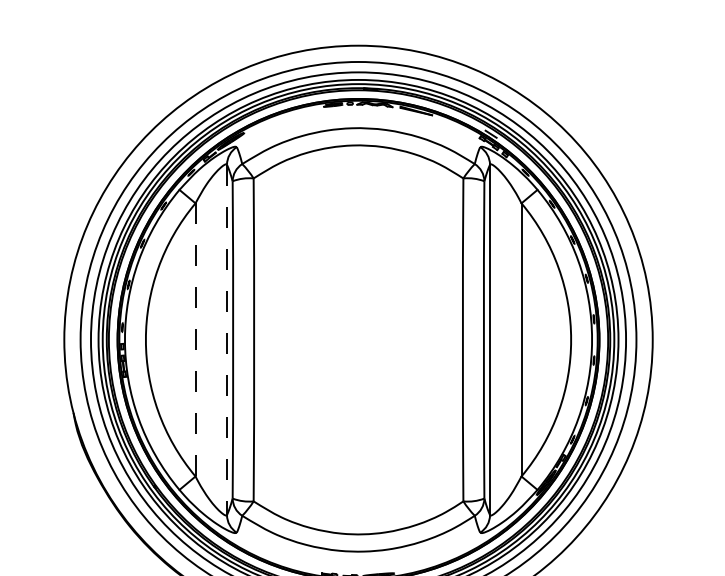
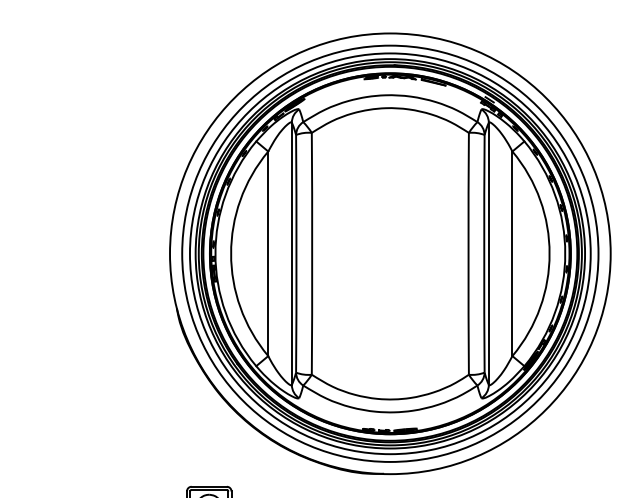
line: (195, 339) -> (268, 253), dashed -> solid
line: (226, 340) -> (291, 254), dashed -> solid

